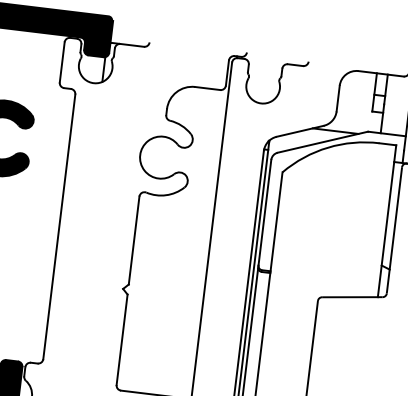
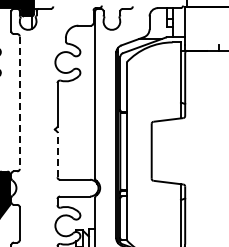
line: (58, 228) -> (19, 103), solid -> dashed
line: (122, 339) -> (57, 154), solid -> dashed

